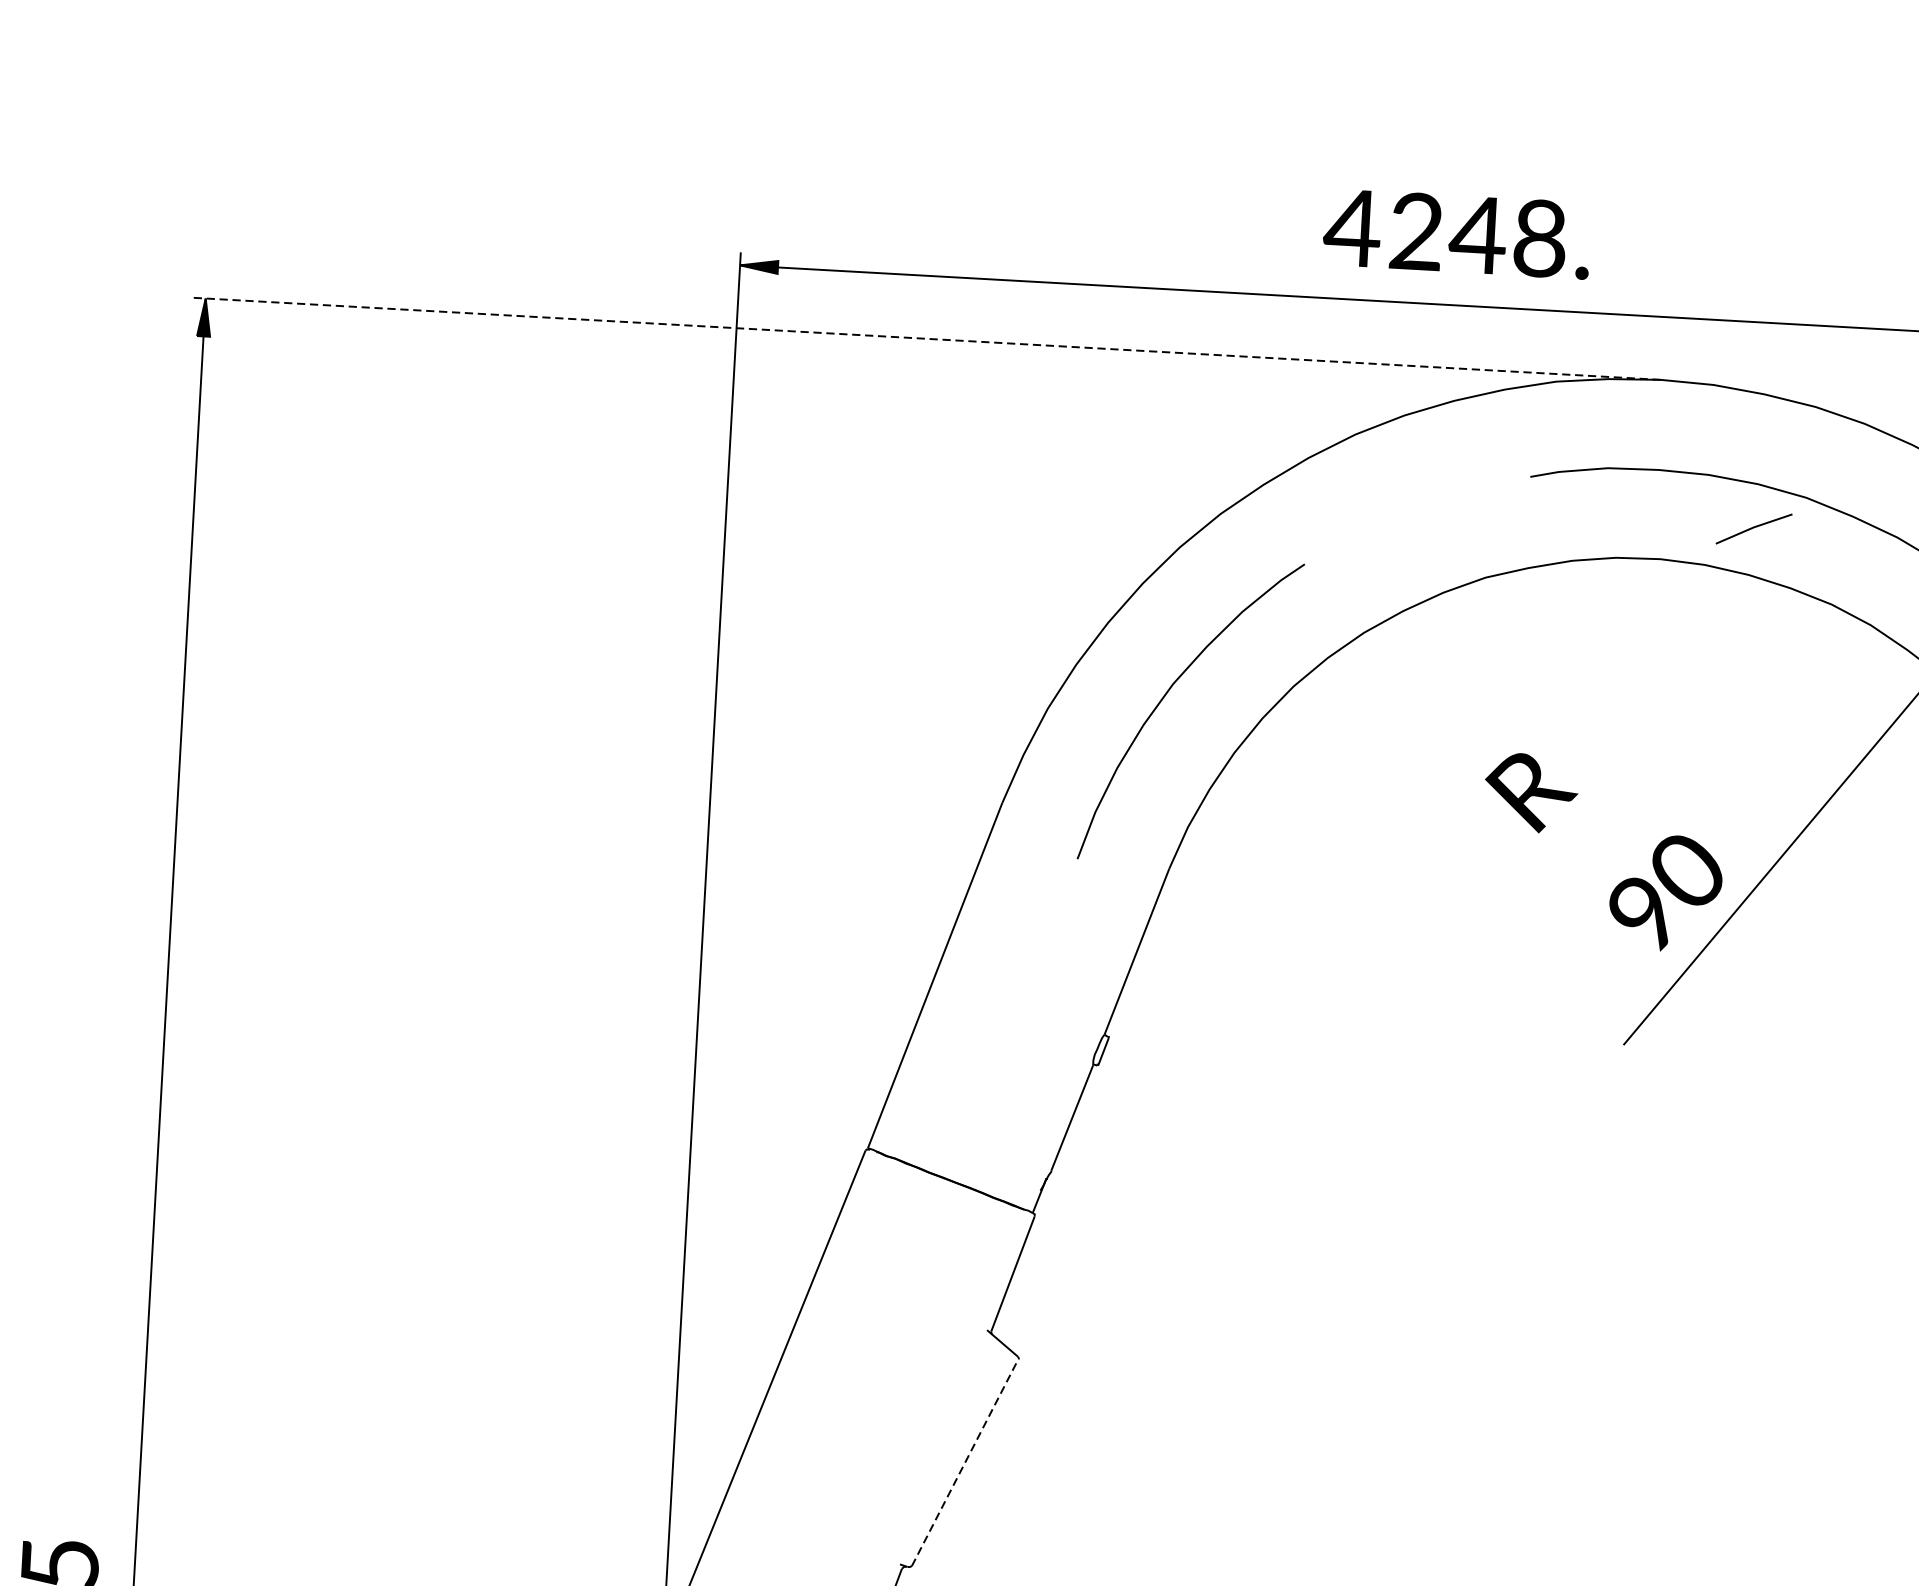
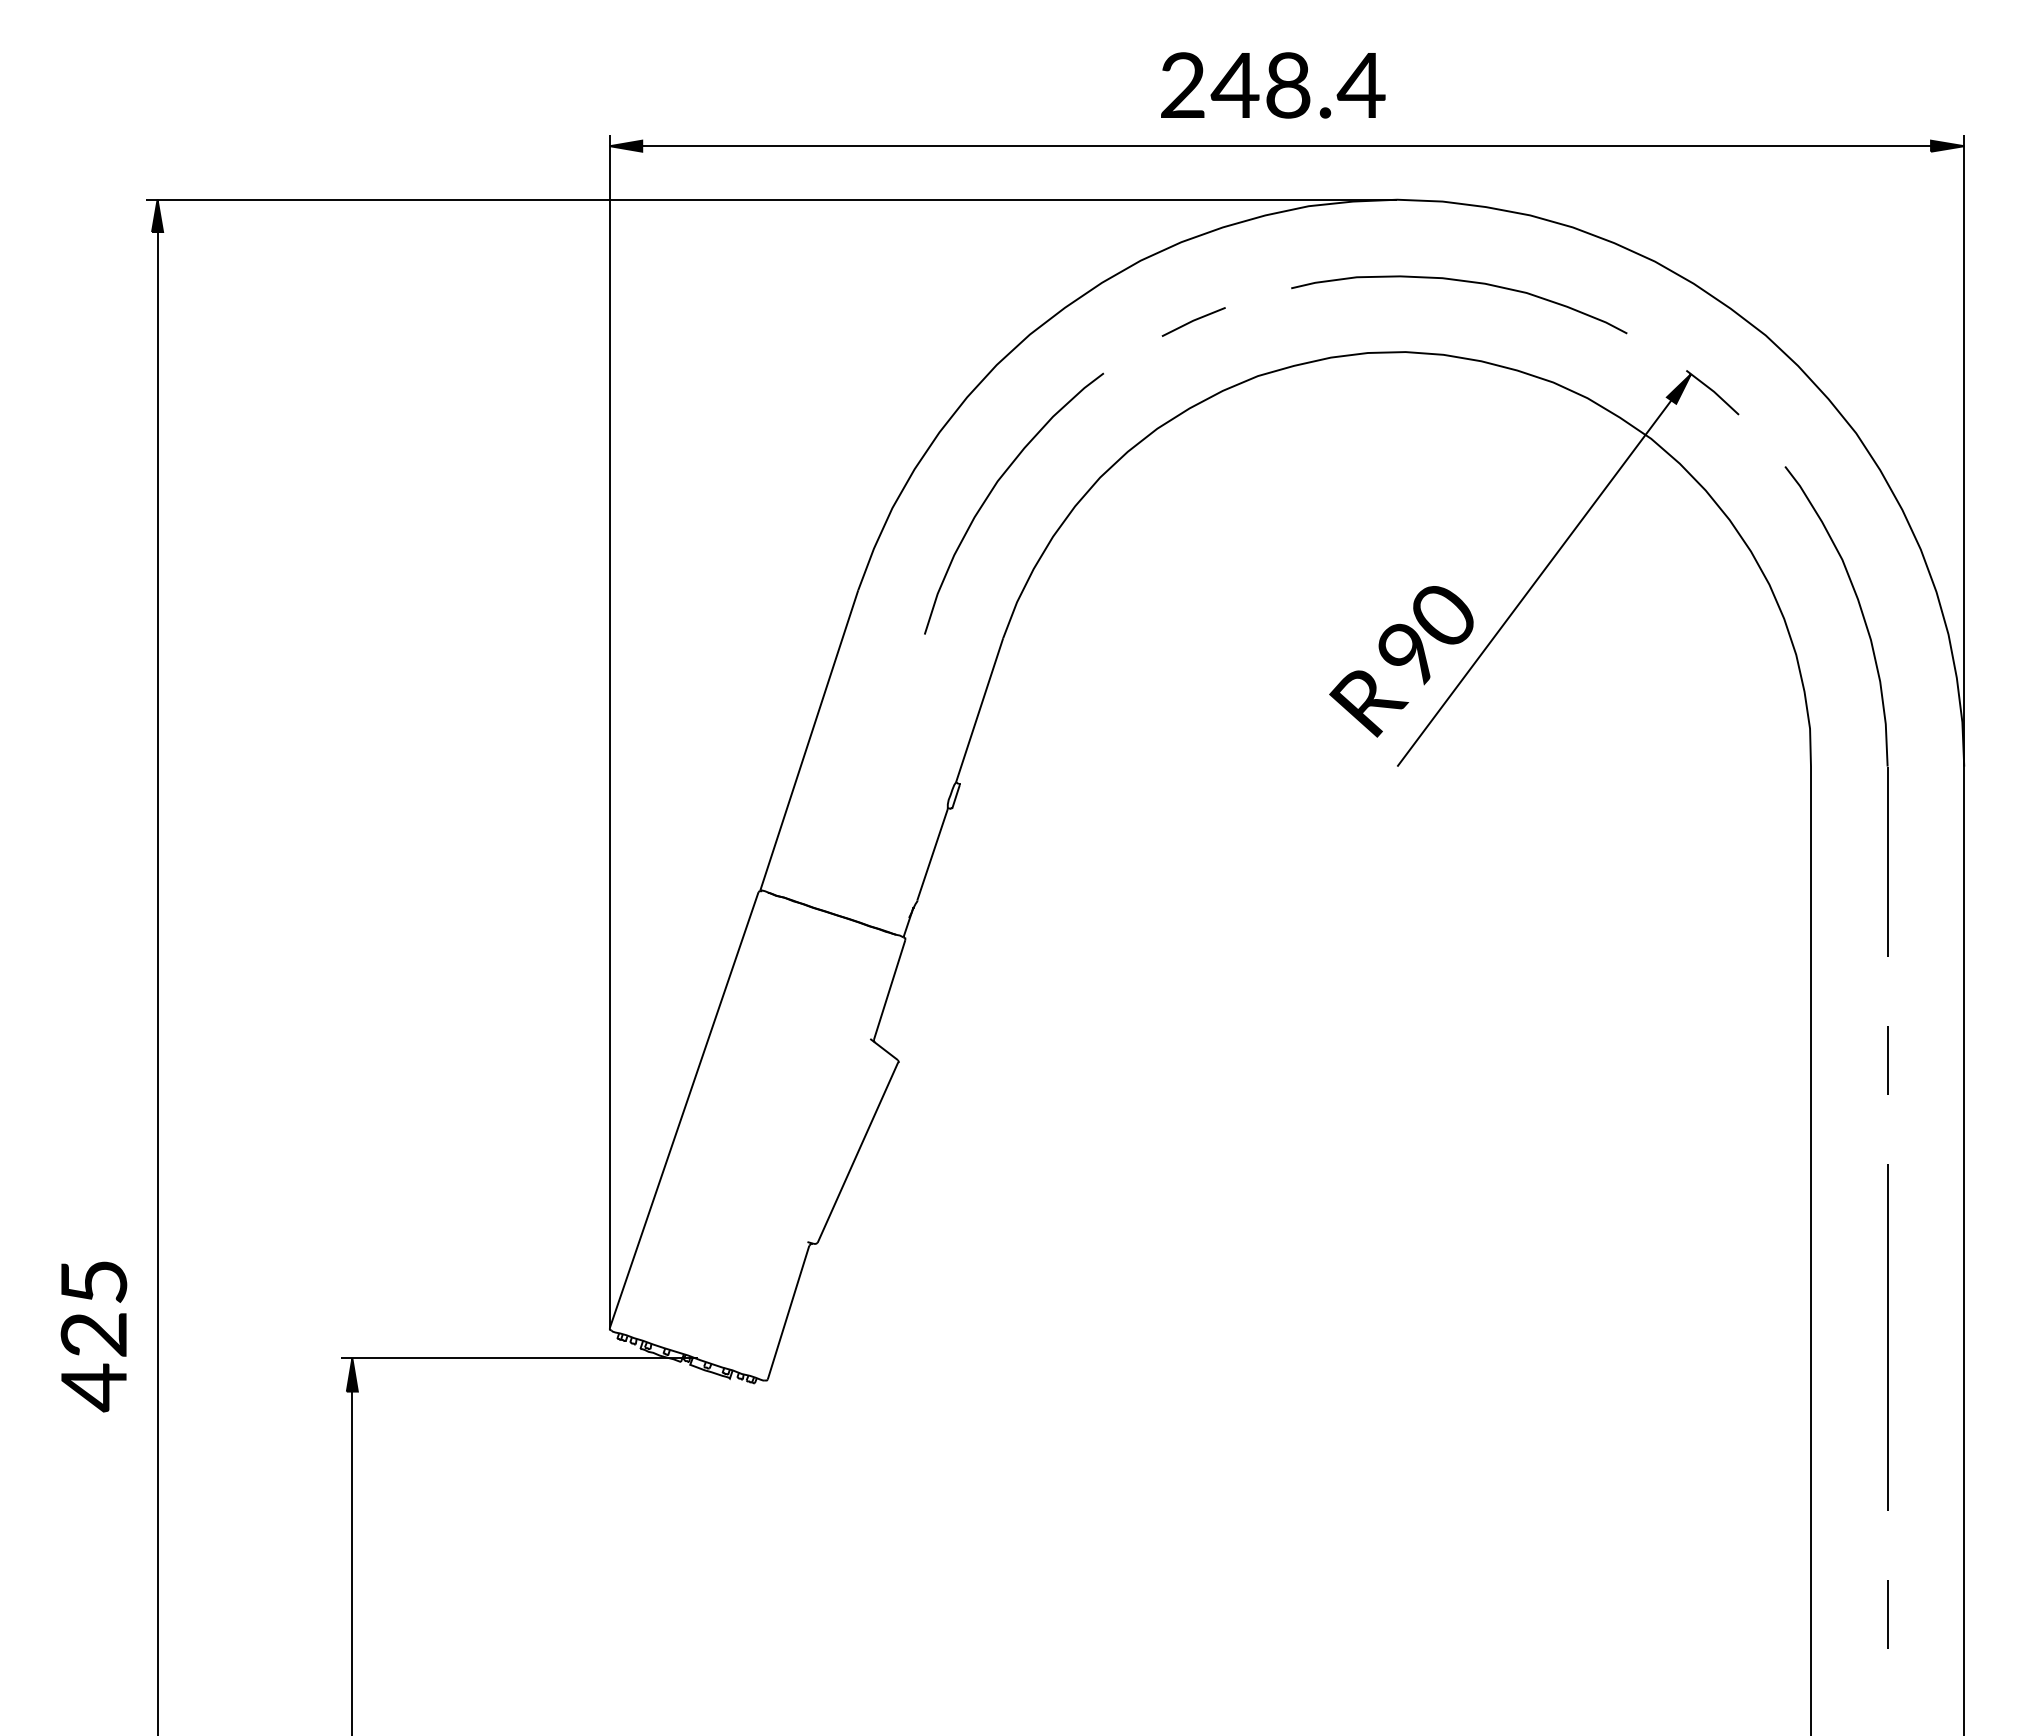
text: (1351, 228) -> (1360, 85), moved
line: (926, 338) -> (771, 199), dashed -> solid
line: (1753, 528) -> (1193, 321), moved
text: (1531, 792) -> (1369, 703), moved
line: (967, 1459) -> (859, 1149), dashed -> solid

